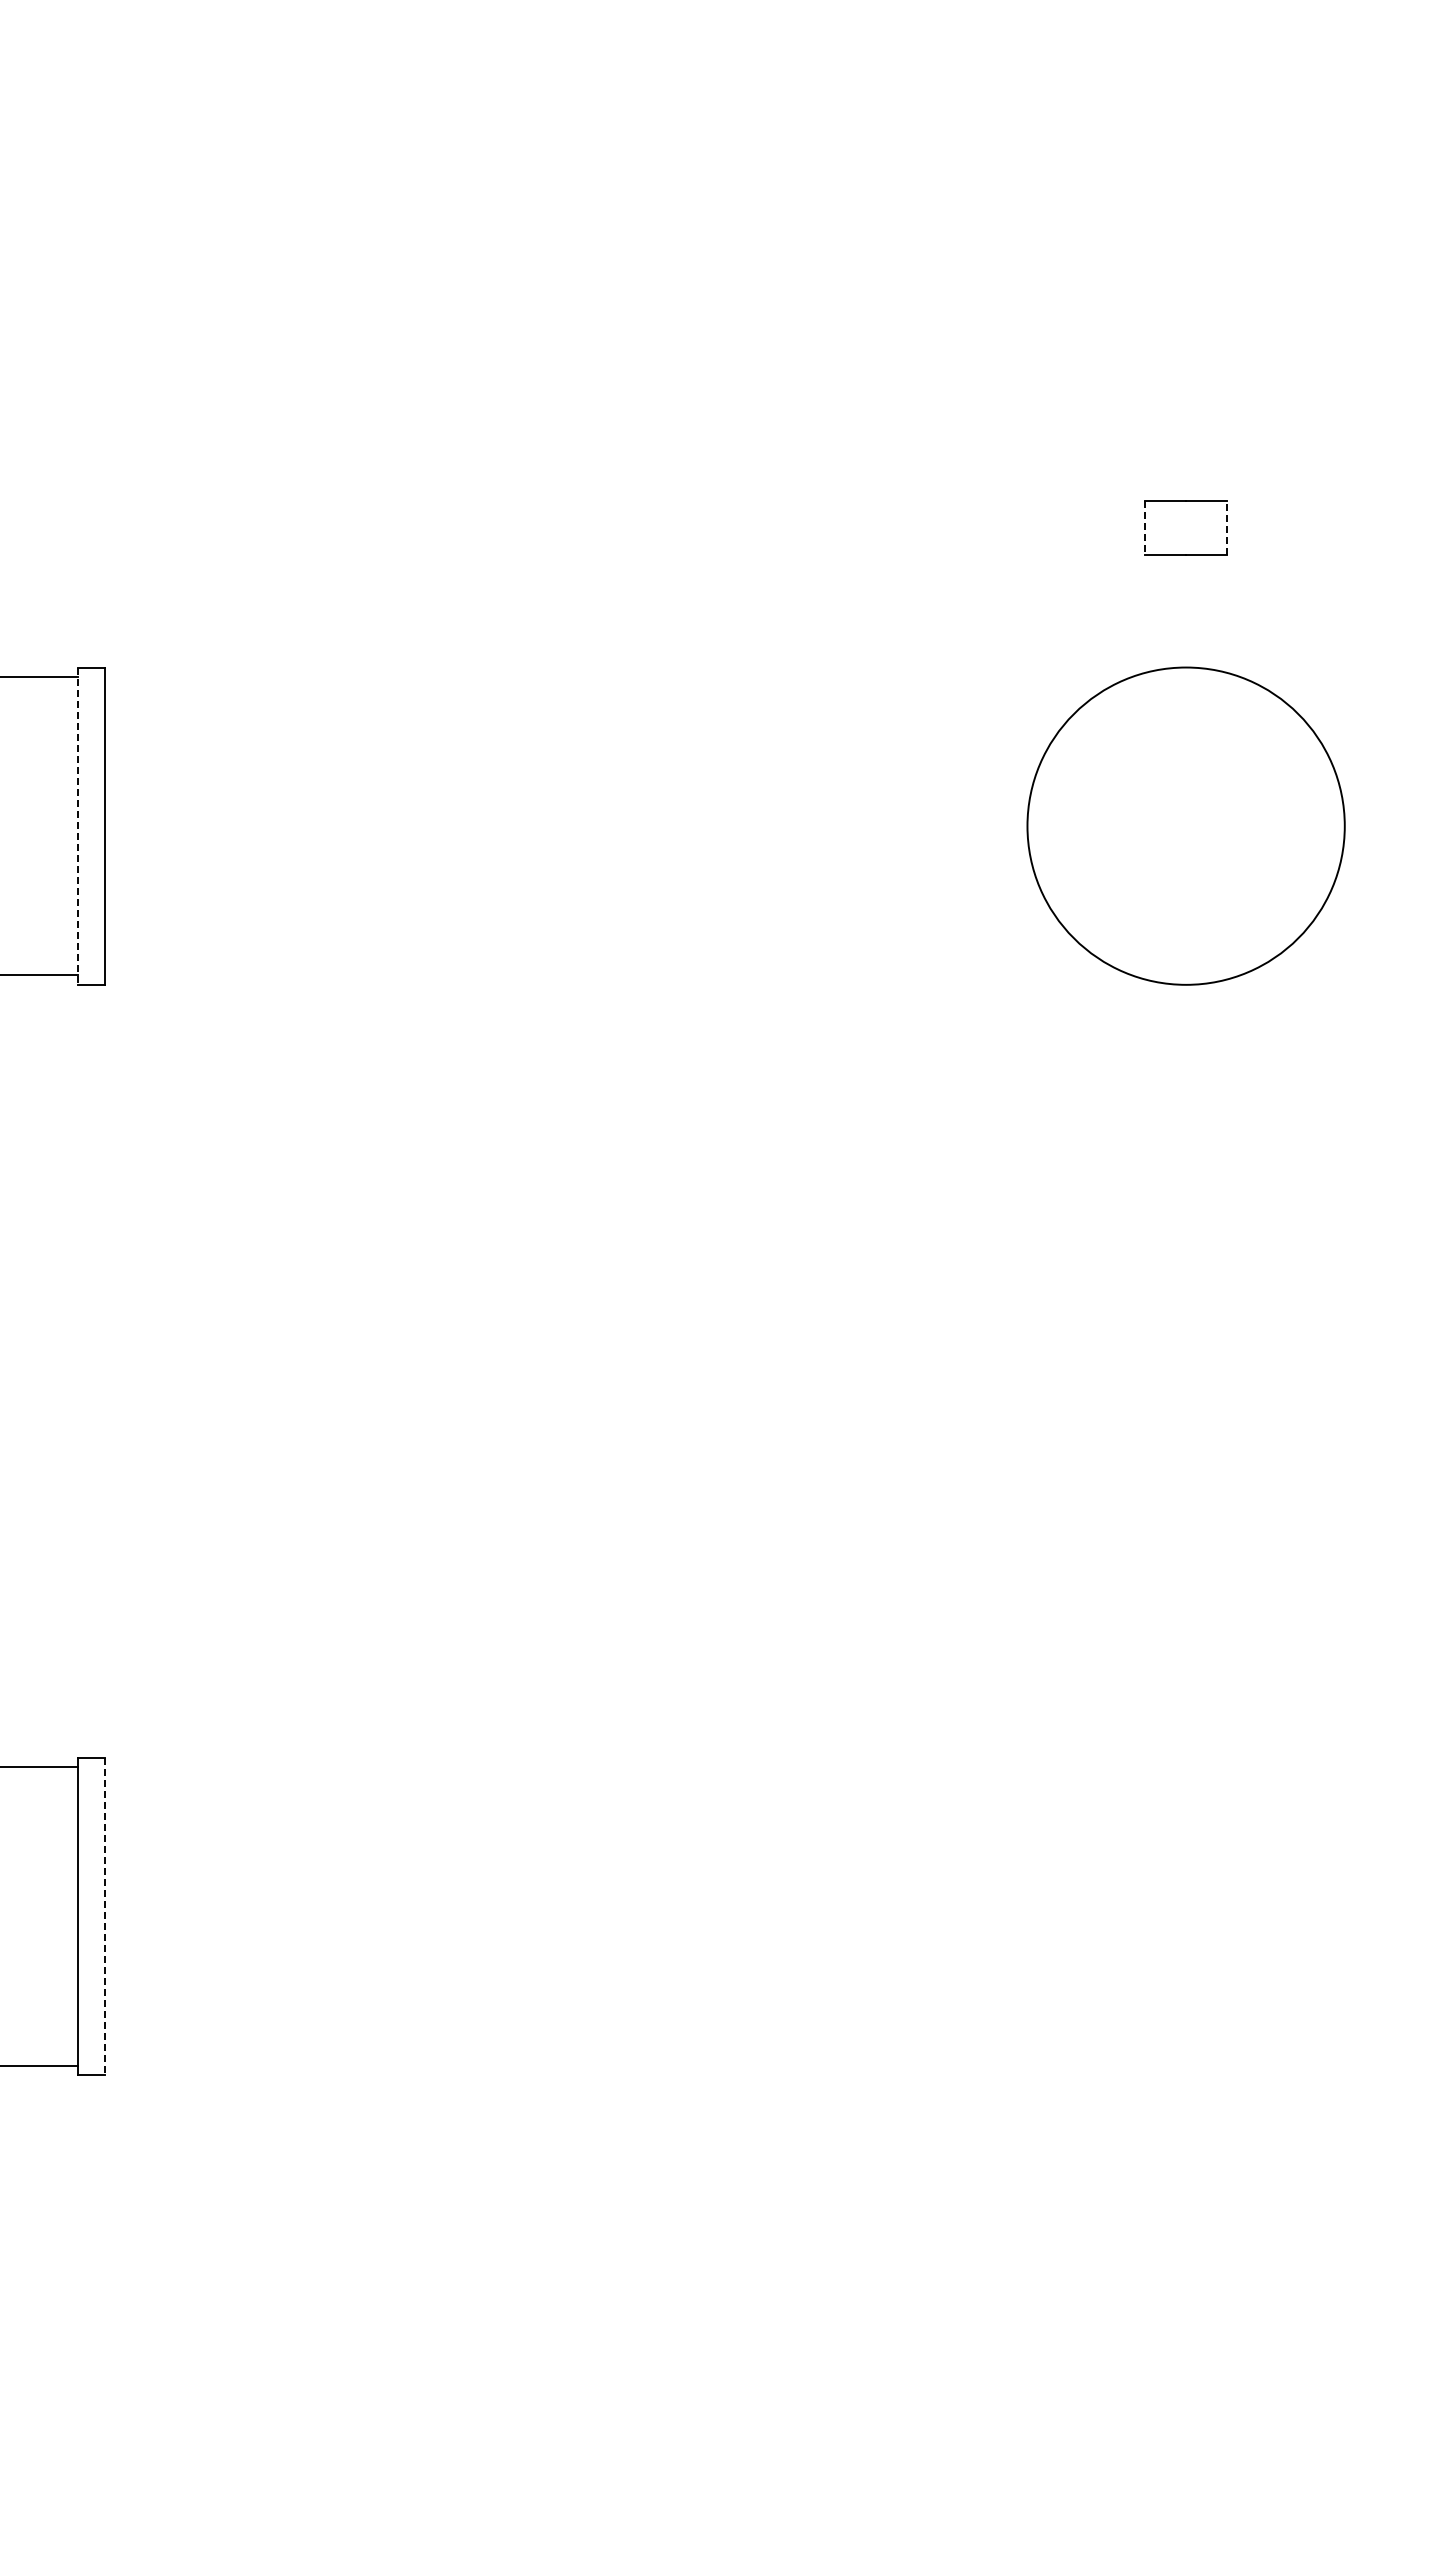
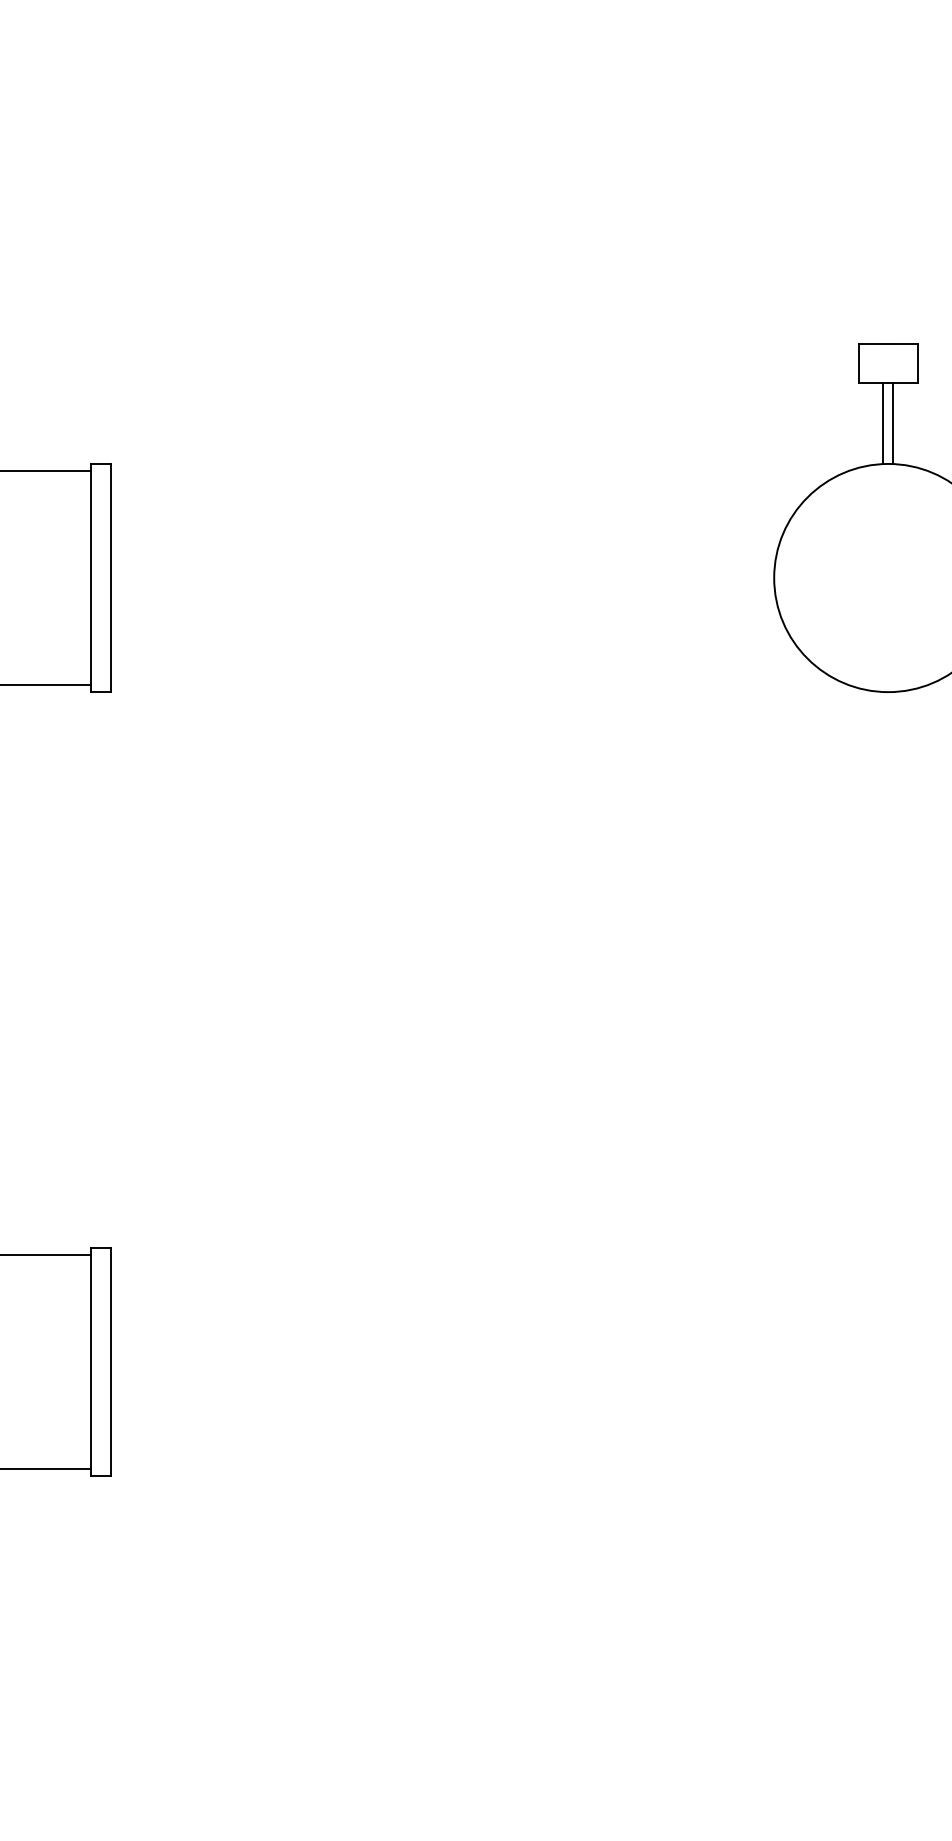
line: (1226, 527) -> (917, 363), dashed -> solid
line: (1145, 528) -> (859, 363), dashed -> solid
line: (1179, 610) -> (883, 422), added
line: (1192, 610) -> (892, 422), added
line: (77, 826) -> (91, 578), dashed -> solid
line: (105, 1916) -> (111, 1362), dashed -> solid

